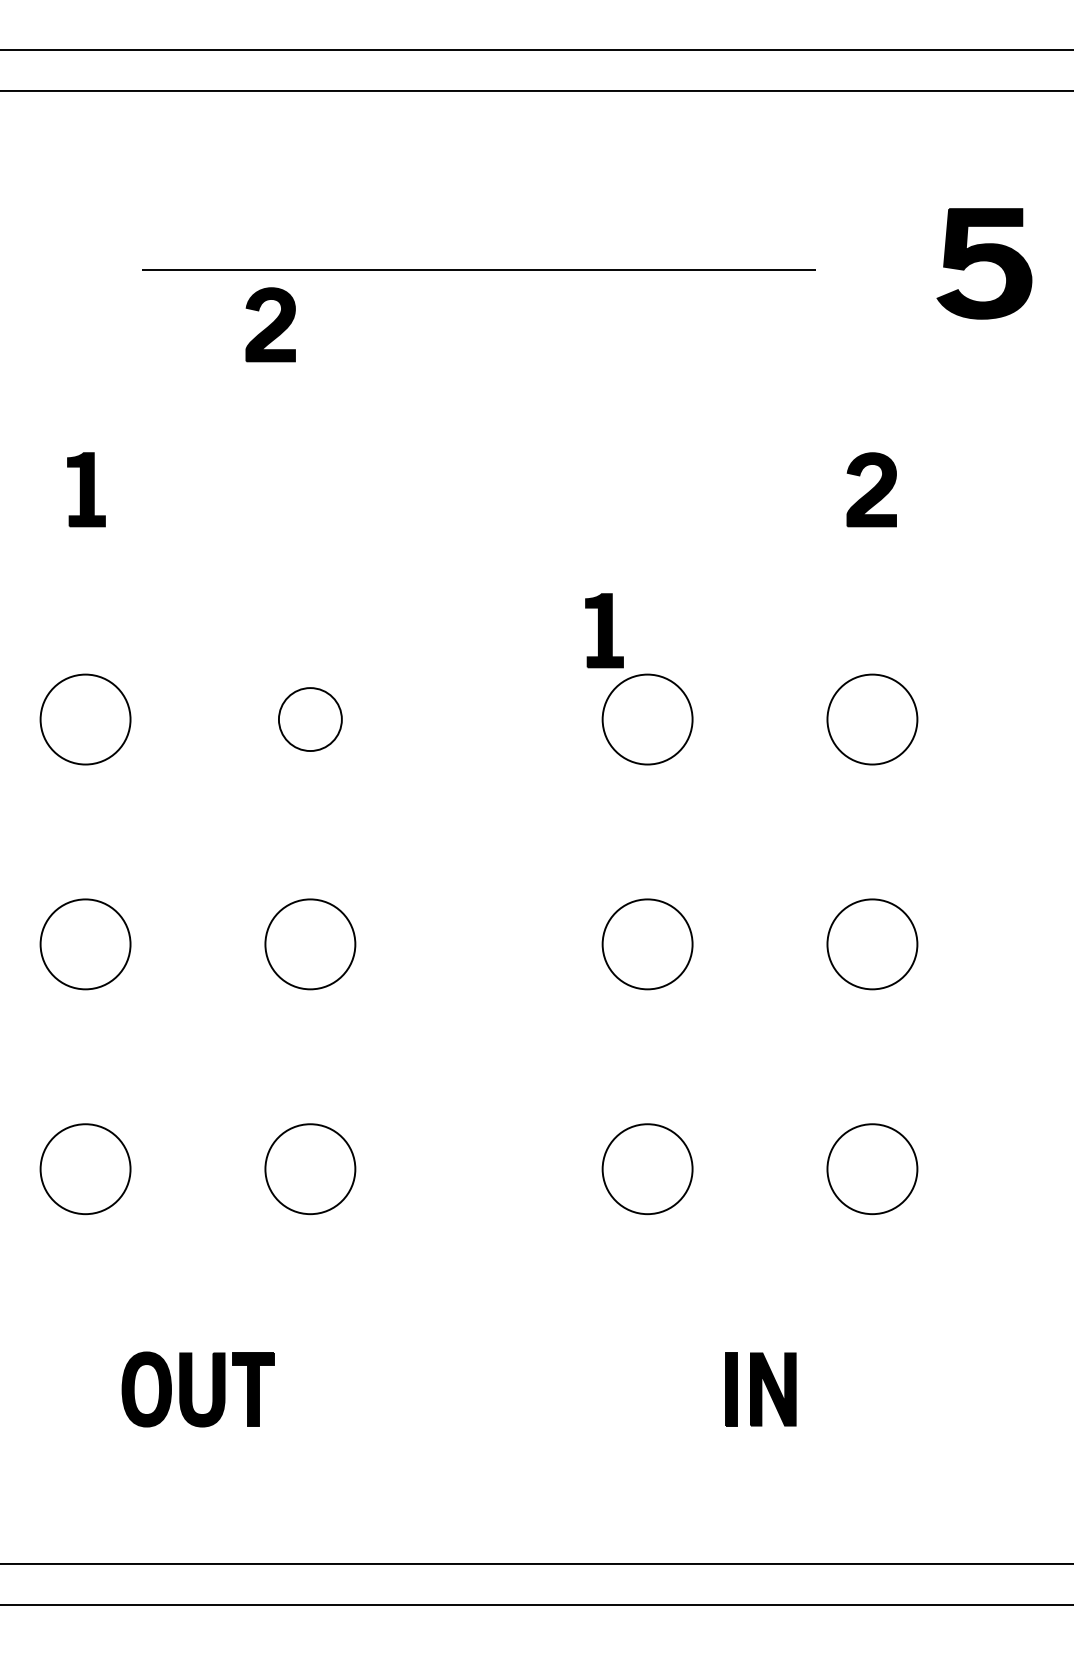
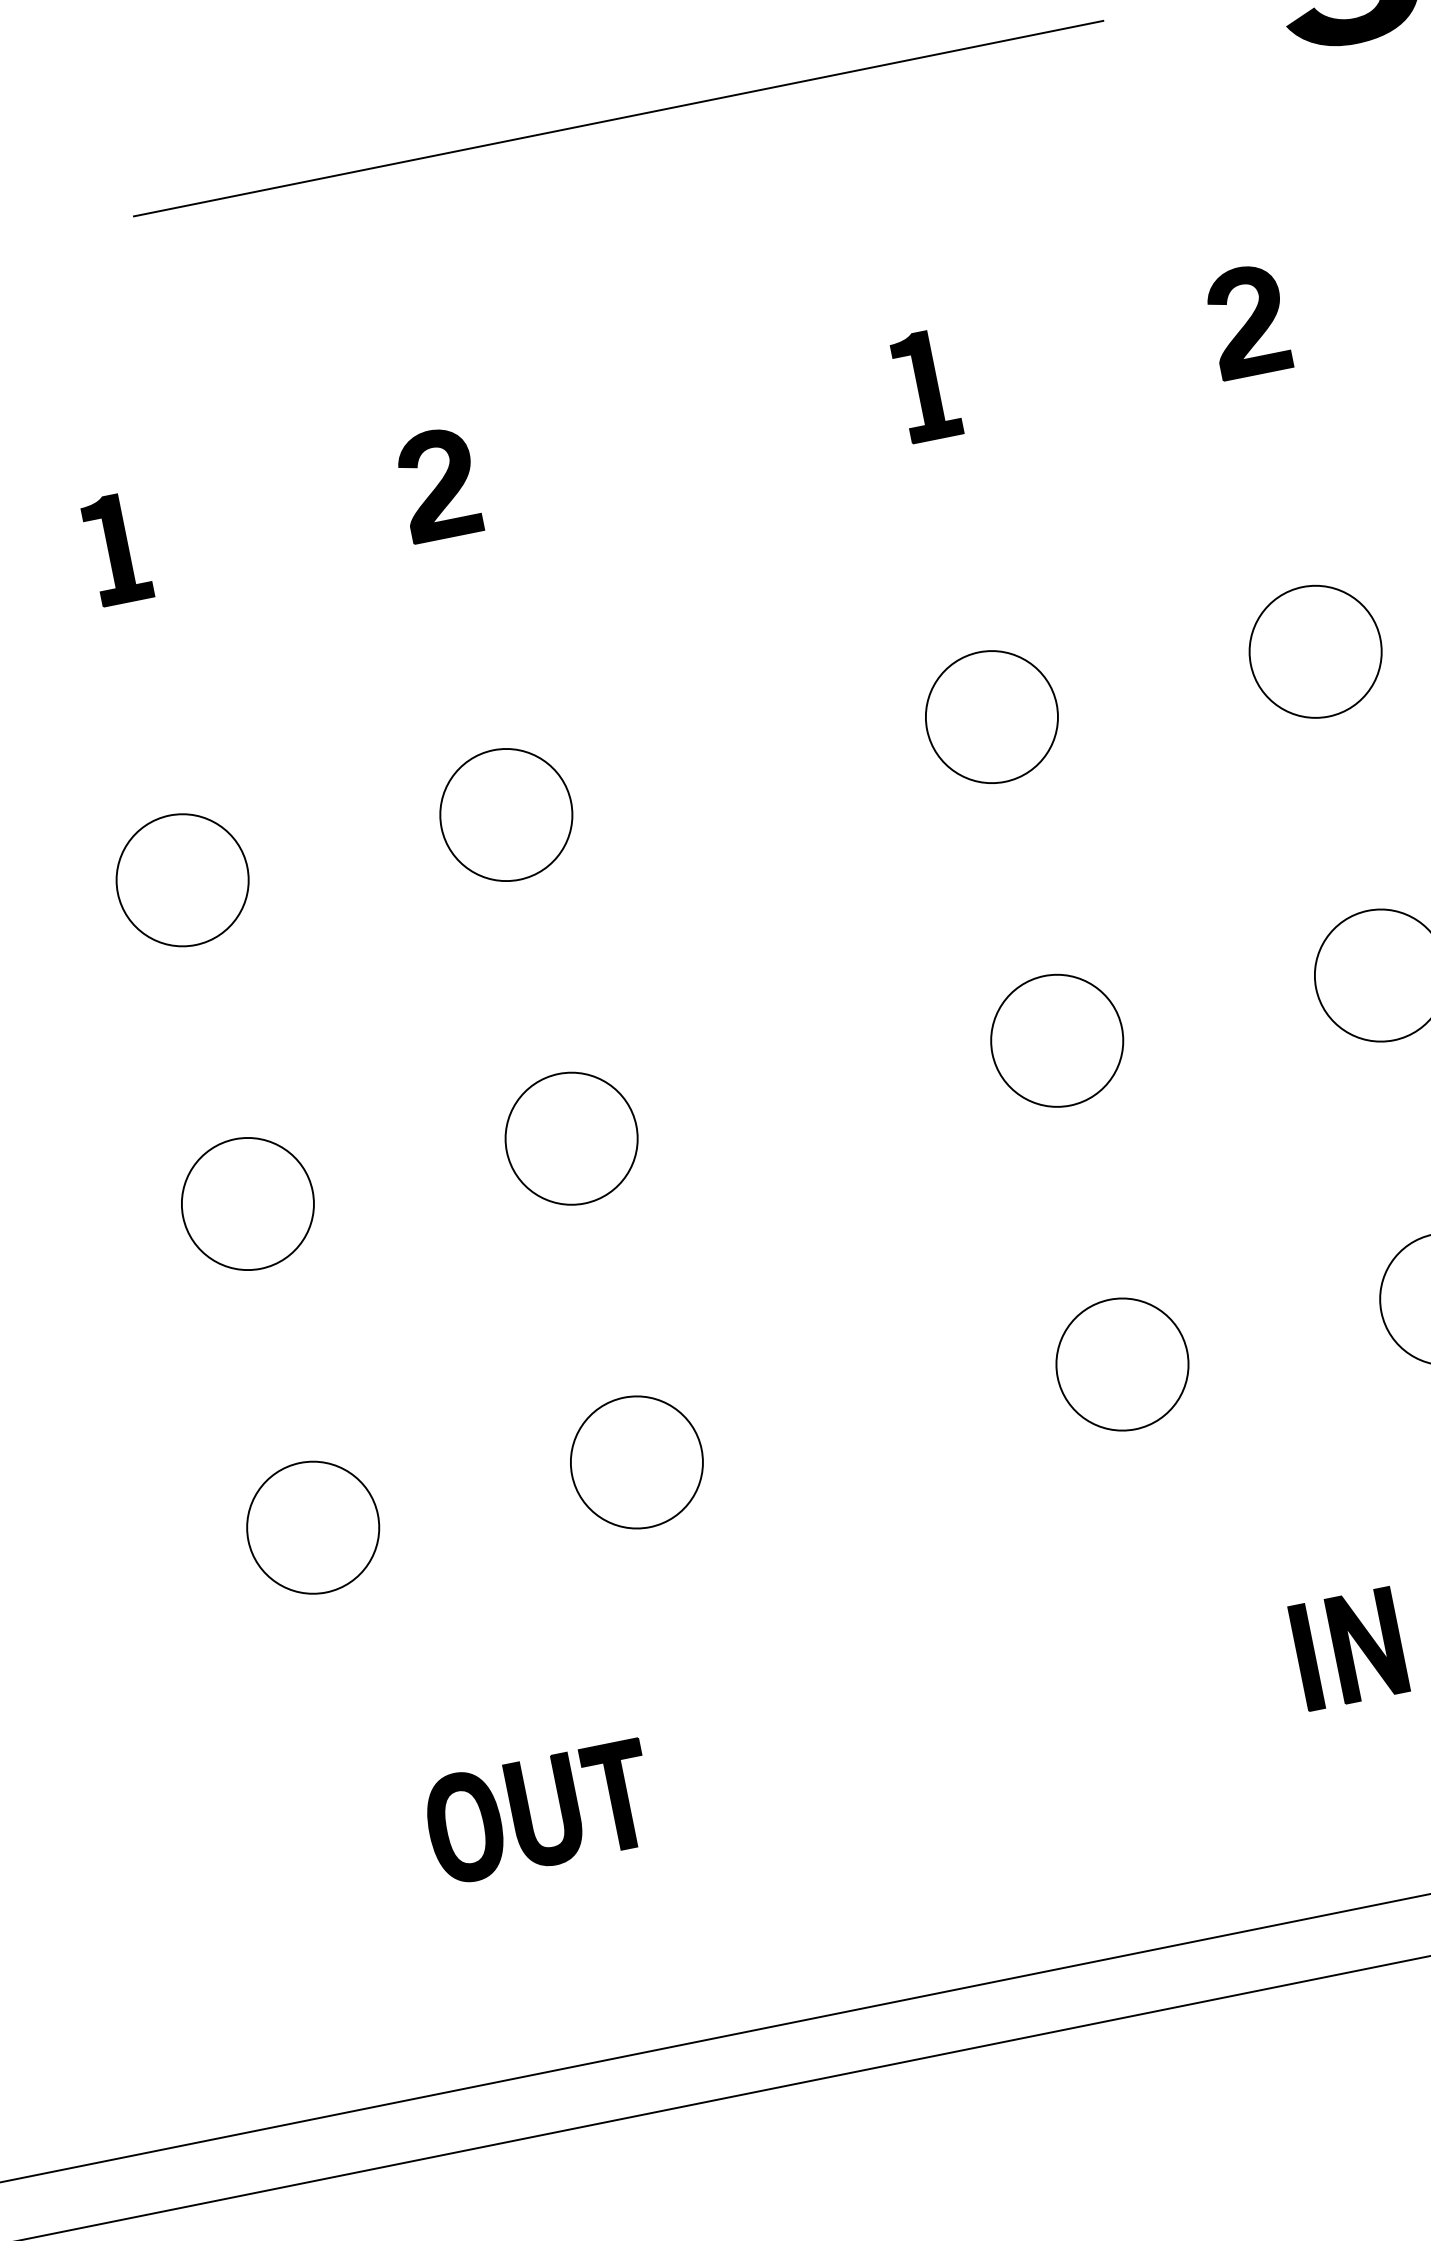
part: (270, 324) -> (438, 484), moved
part: (604, 630) -> (926, 385), moved
part: (310, 719) -> (506, 814), size x1.43

